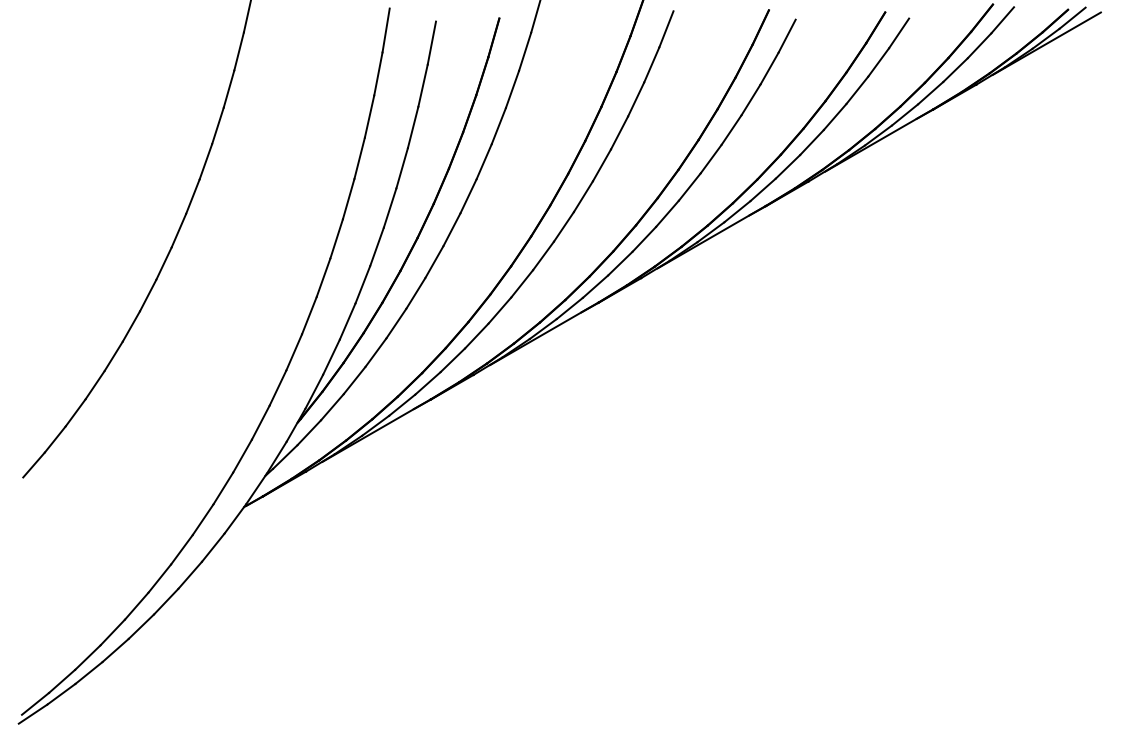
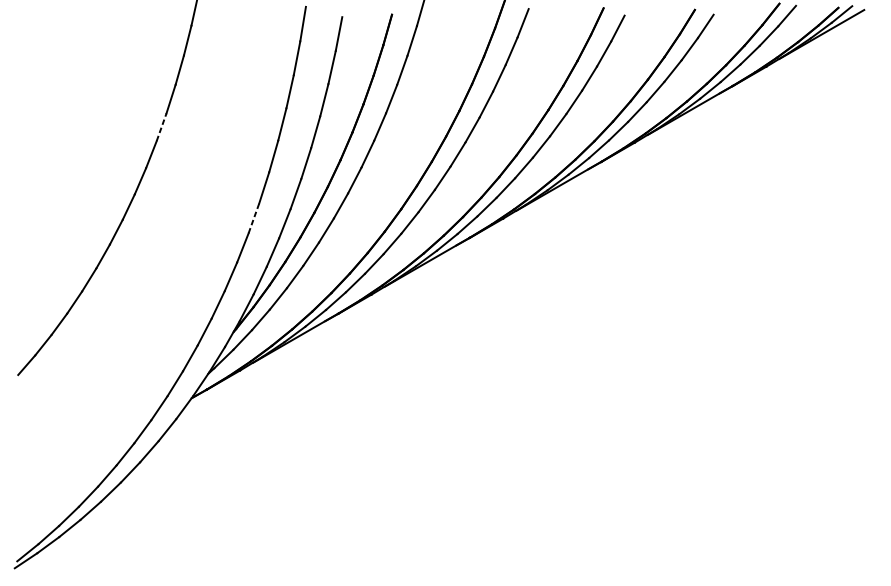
line: (205, 161) -> (161, 126), solid -> dashed
line: (323, 277) -> (253, 218), solid -> dashed

